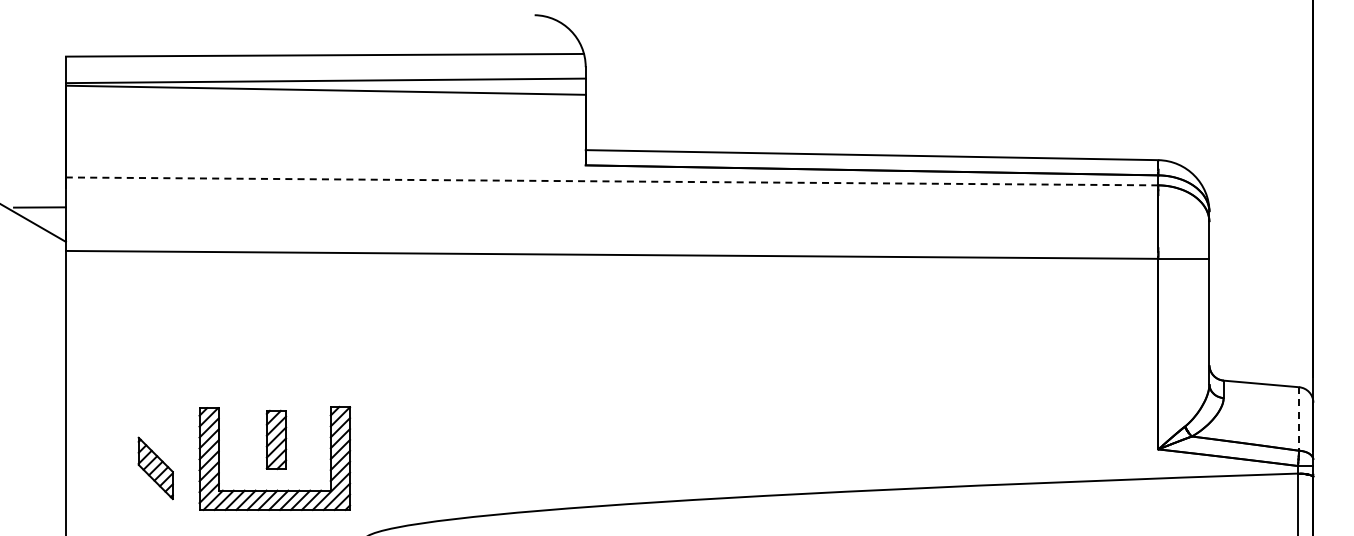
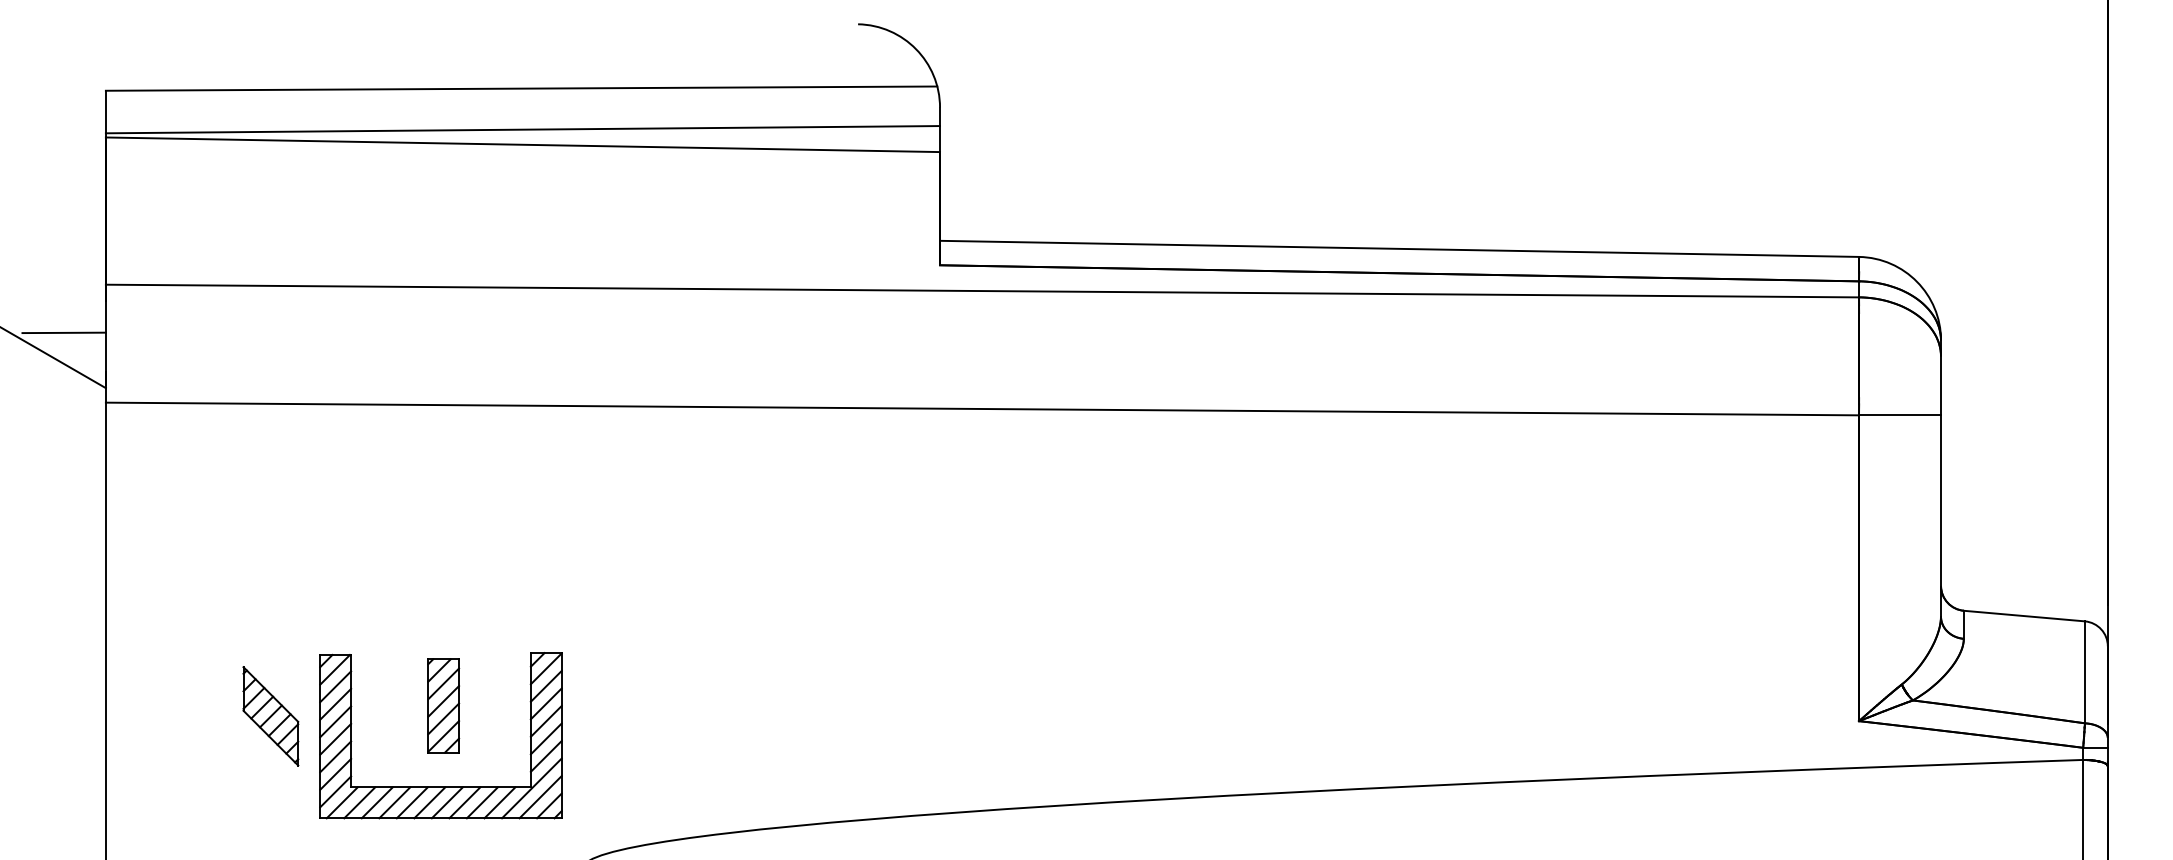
line: (611, 181) -> (981, 291), dashed -> solid
line: (1299, 419) -> (2085, 673), dashed -> solid
part: (155, 468) -> (270, 716), moved

